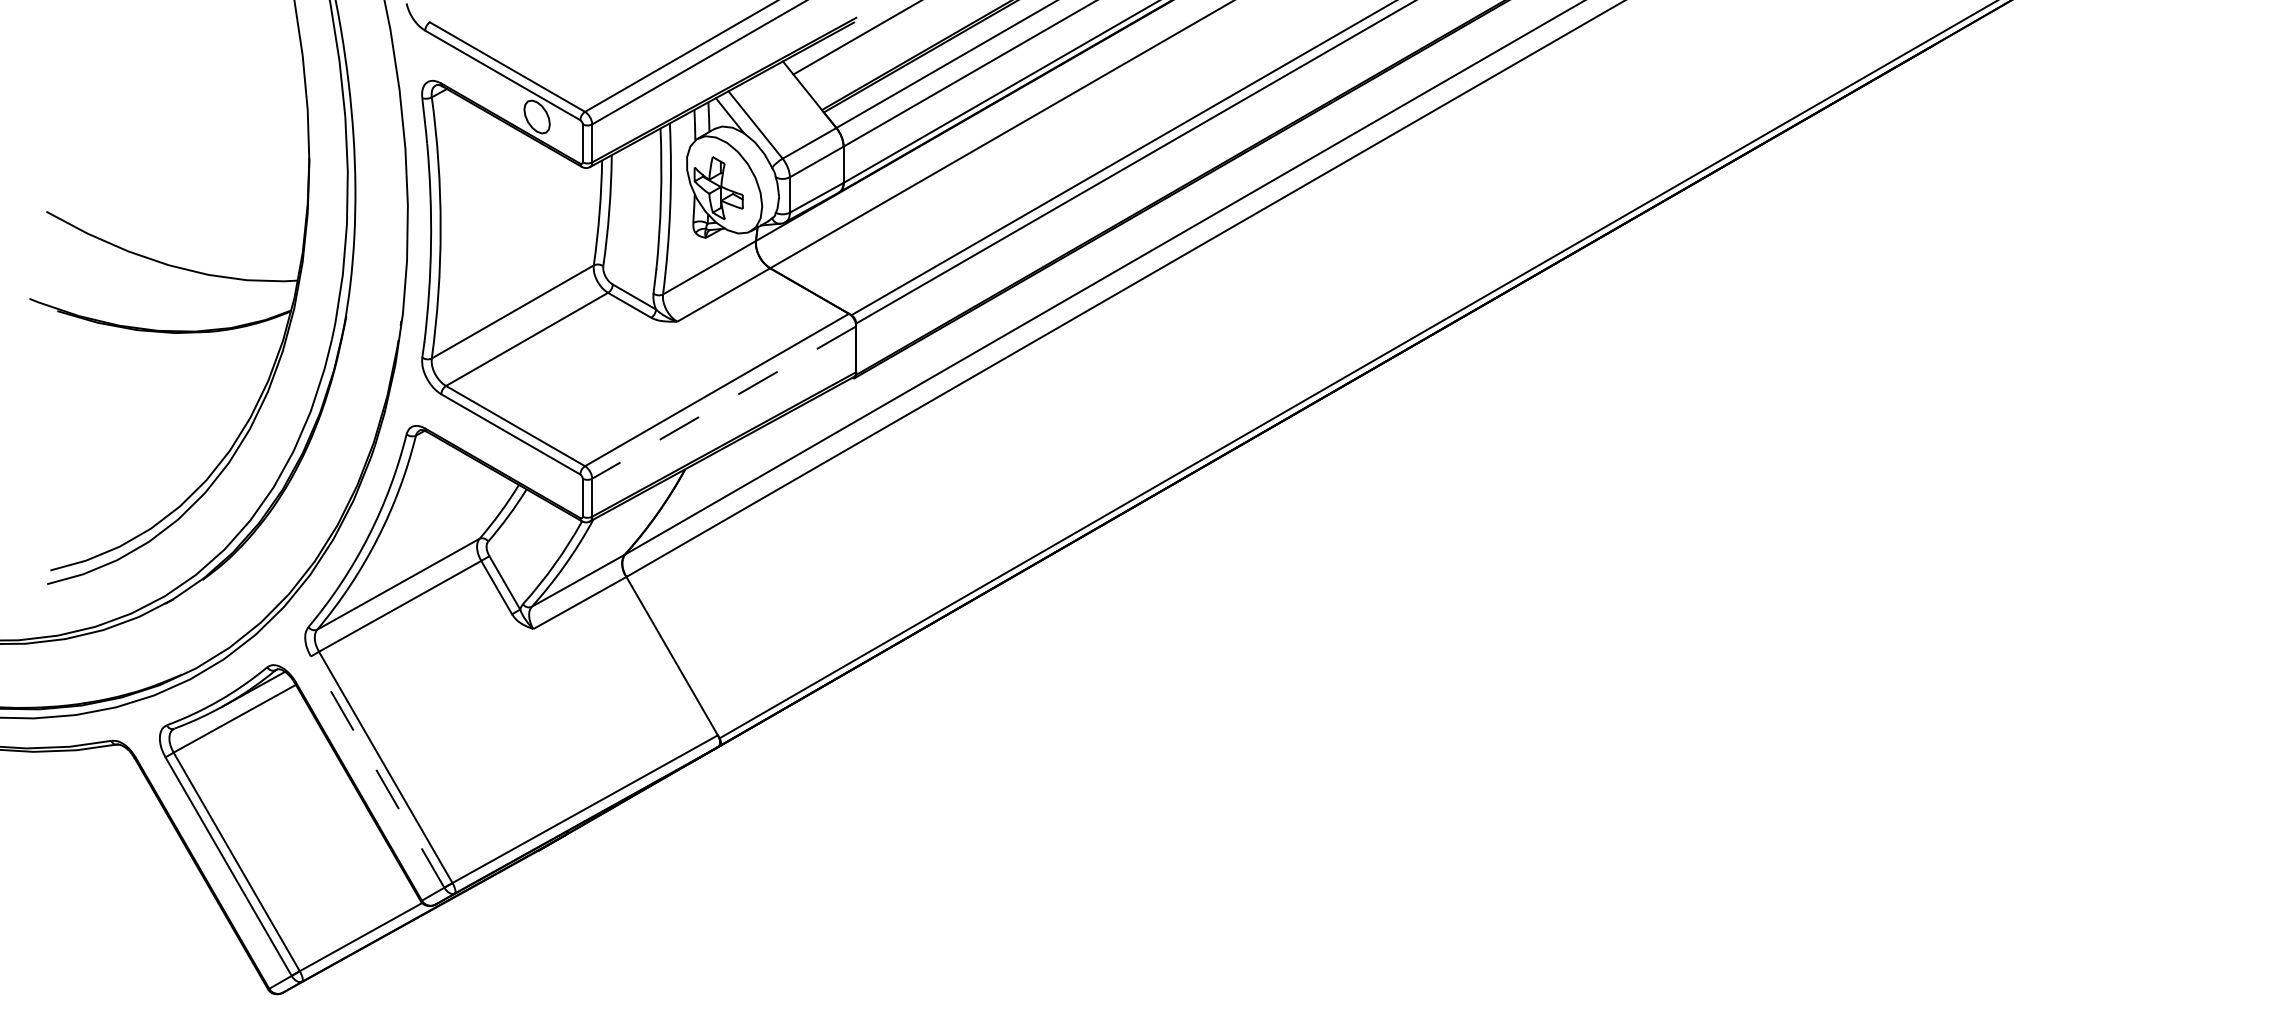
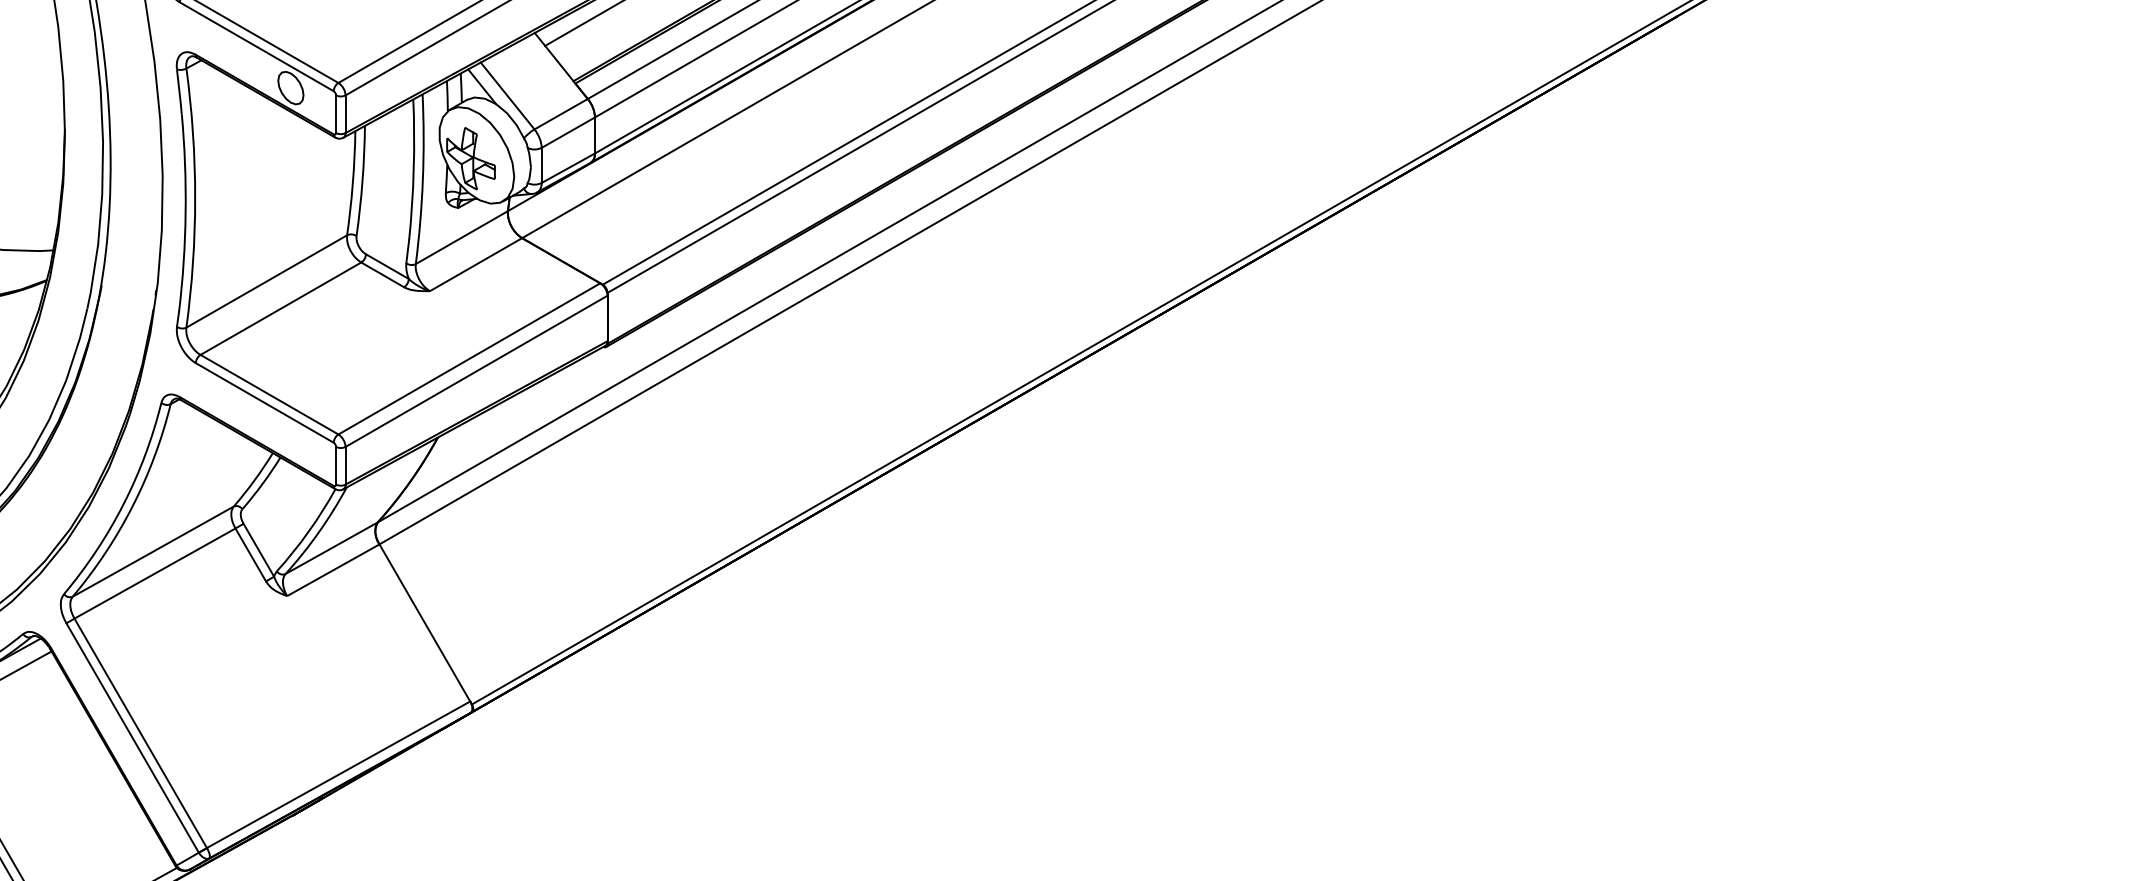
line: (723, 402) -> (475, 371), dashed -> solid
line: (377, 771) -> (132, 737), dashed -> solid

